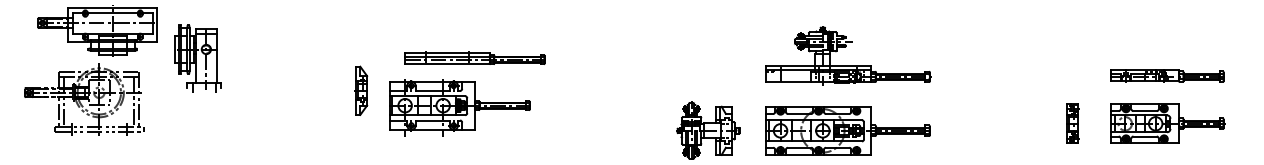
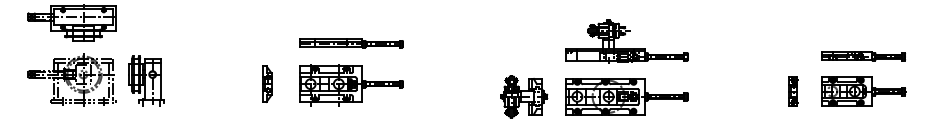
part: (198, 57) -> (146, 80), moved
part: (361, 89) -> (267, 83), moved
part: (83, 99) -> (71, 79), moved
part: (460, 107) -> (351, 85), moved

